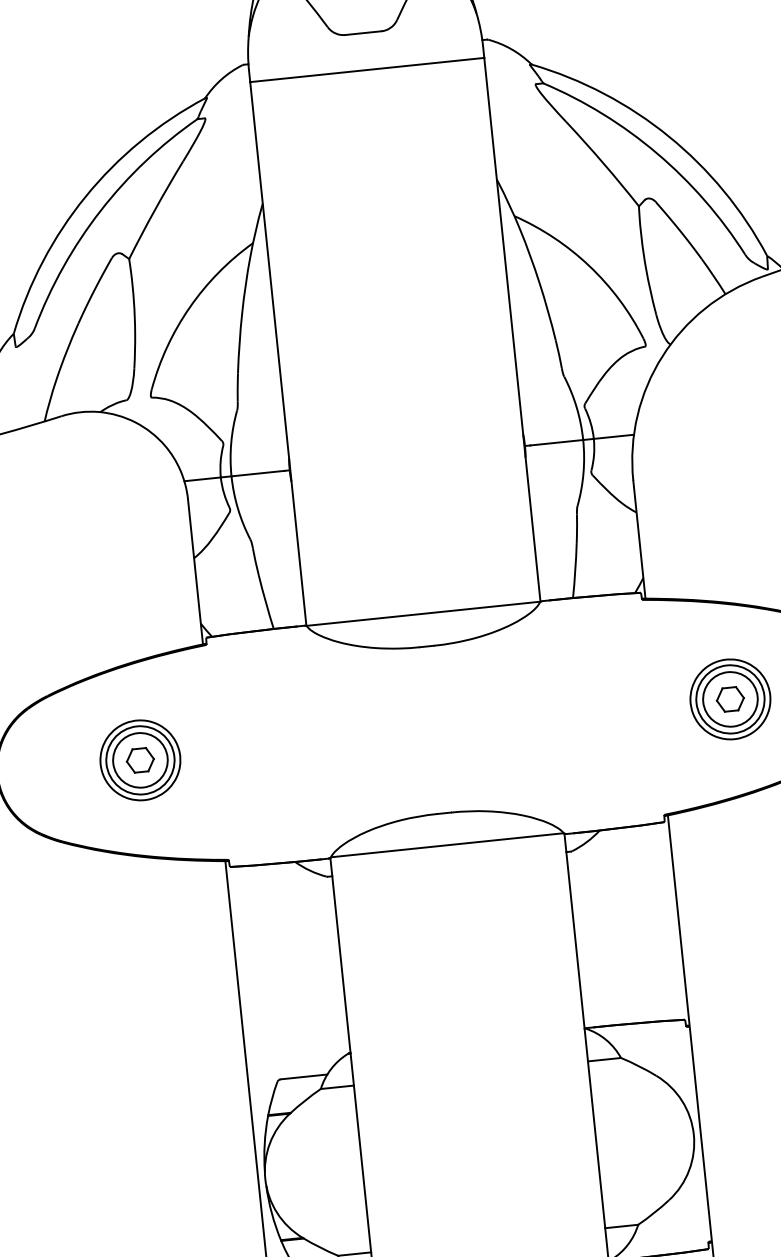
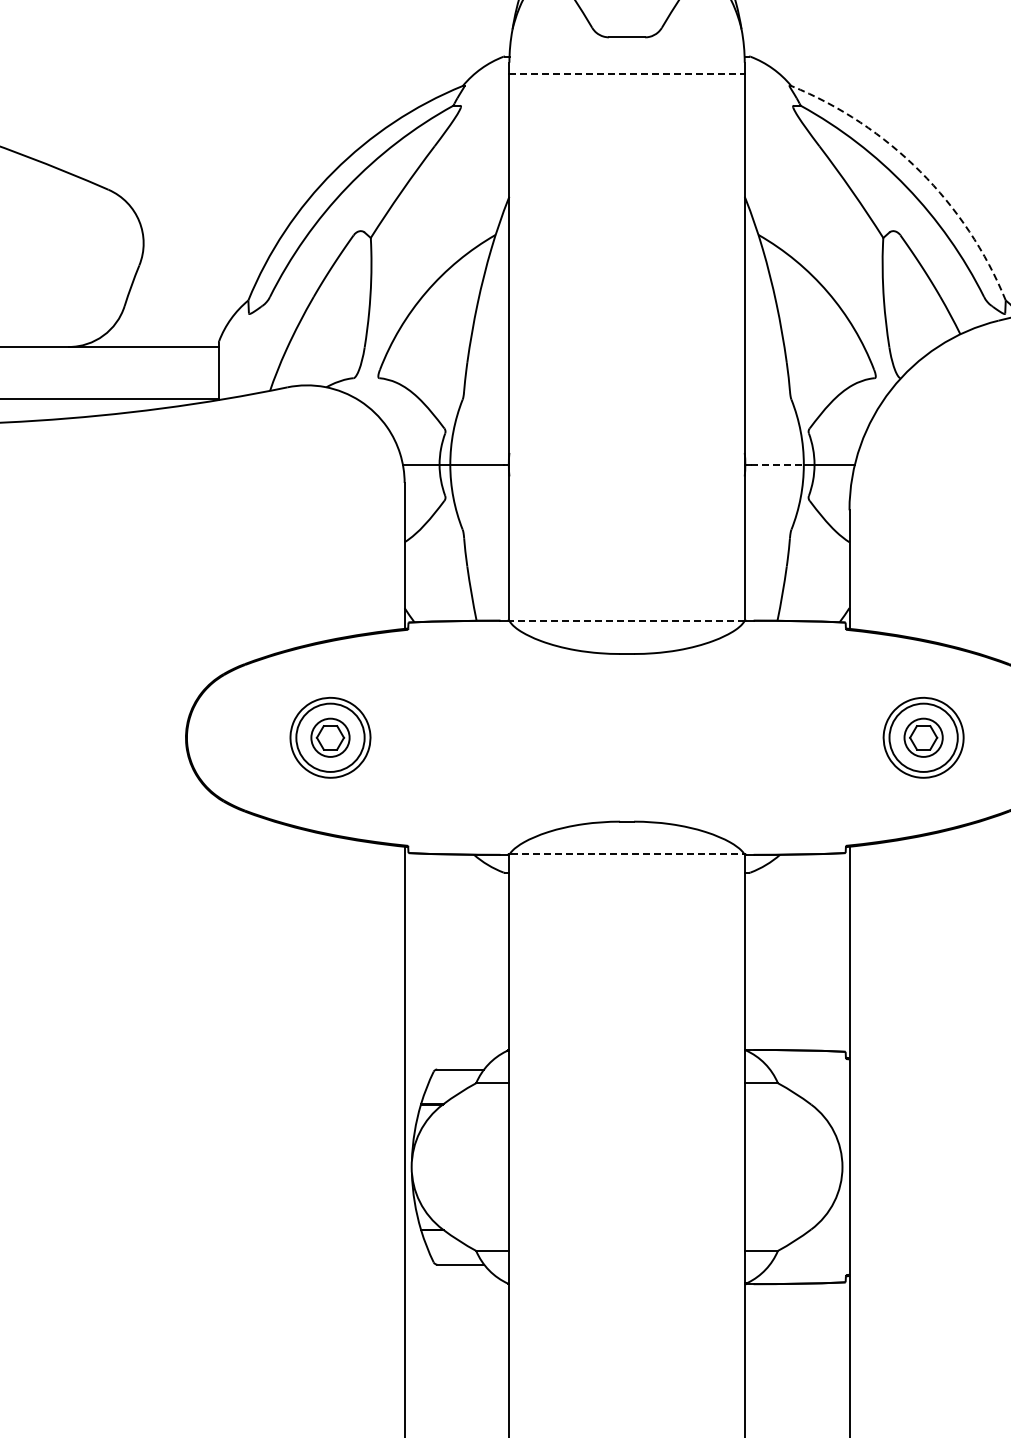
line: (367, 70) -> (627, 74), solid -> dashed
arc: (669, 136) -> (920, 171), solid -> dashed
line: (556, 442) -> (777, 464), solid -> dashed
line: (422, 614) -> (626, 621), solid -> dashed
circle: (730, 699) -> (923, 737), size x0.7
circle: (140, 760) -> (330, 737), size x0.7
line: (447, 844) -> (627, 853), solid -> dashed

